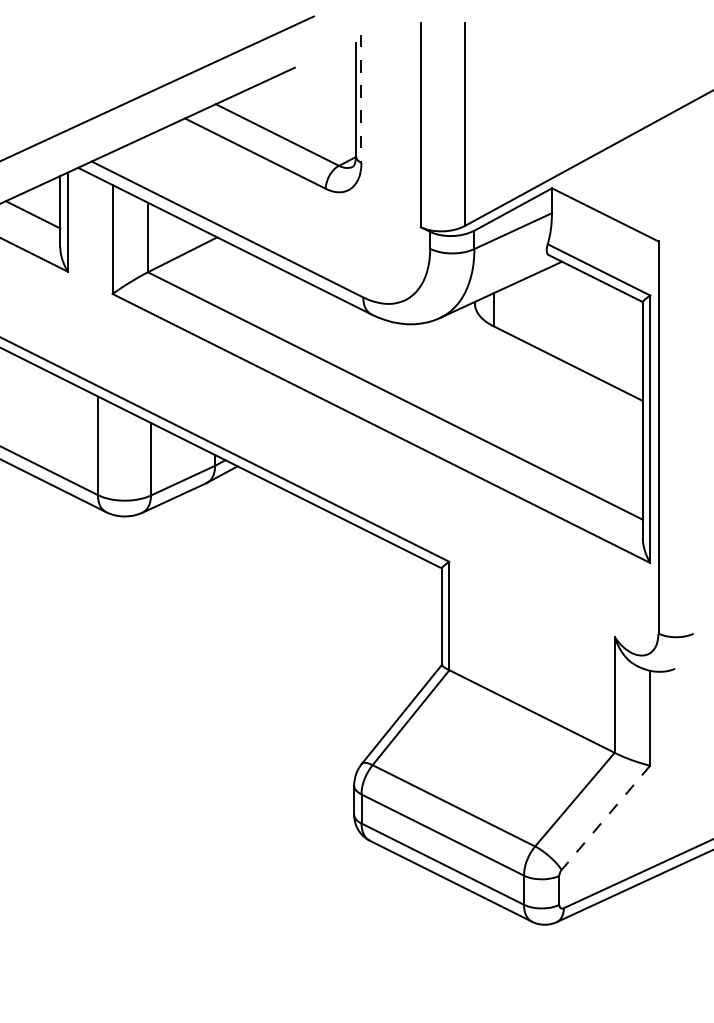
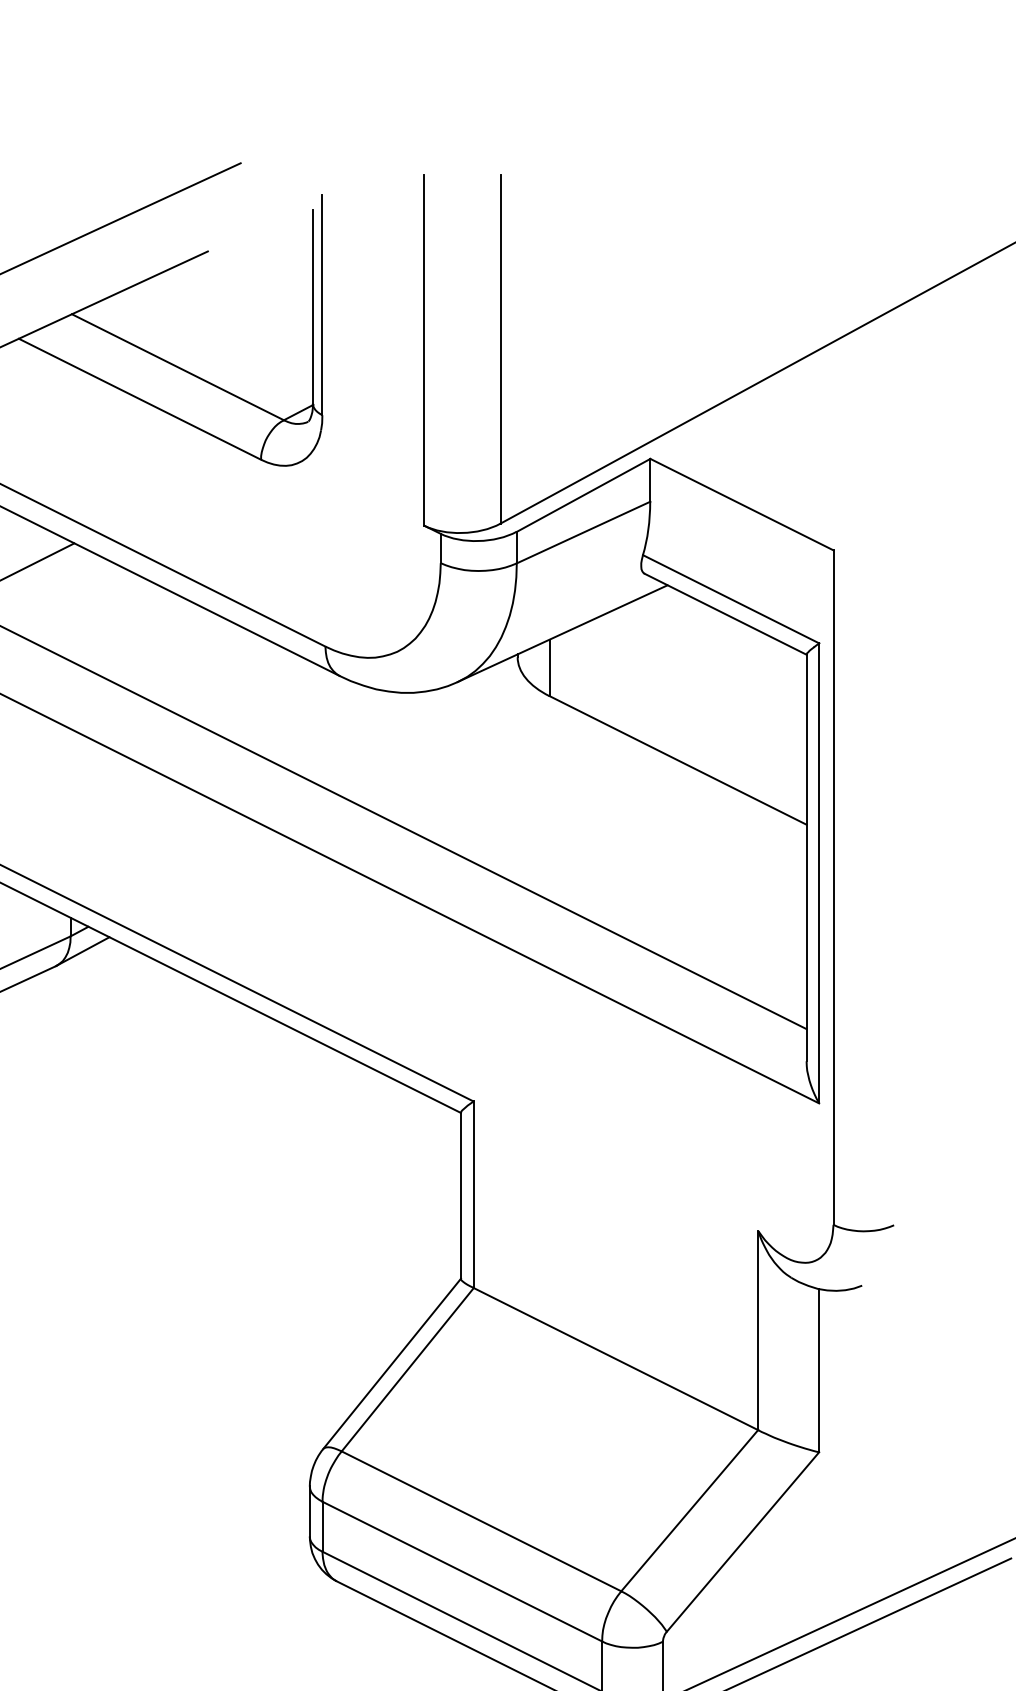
line: (361, 99) -> (322, 306), dashed -> solid
line: (605, 818) -> (742, 1543), dashed -> solid

